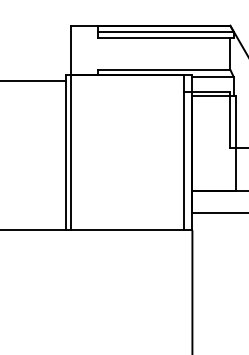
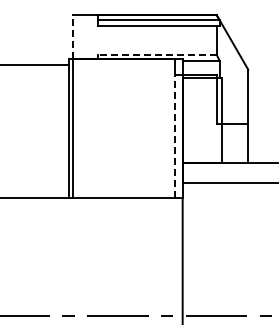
line: (70, 49) -> (73, 36), solid -> dashed
line: (164, 69) -> (157, 54), solid -> dashed
line: (184, 161) -> (175, 136), solid -> dashed

